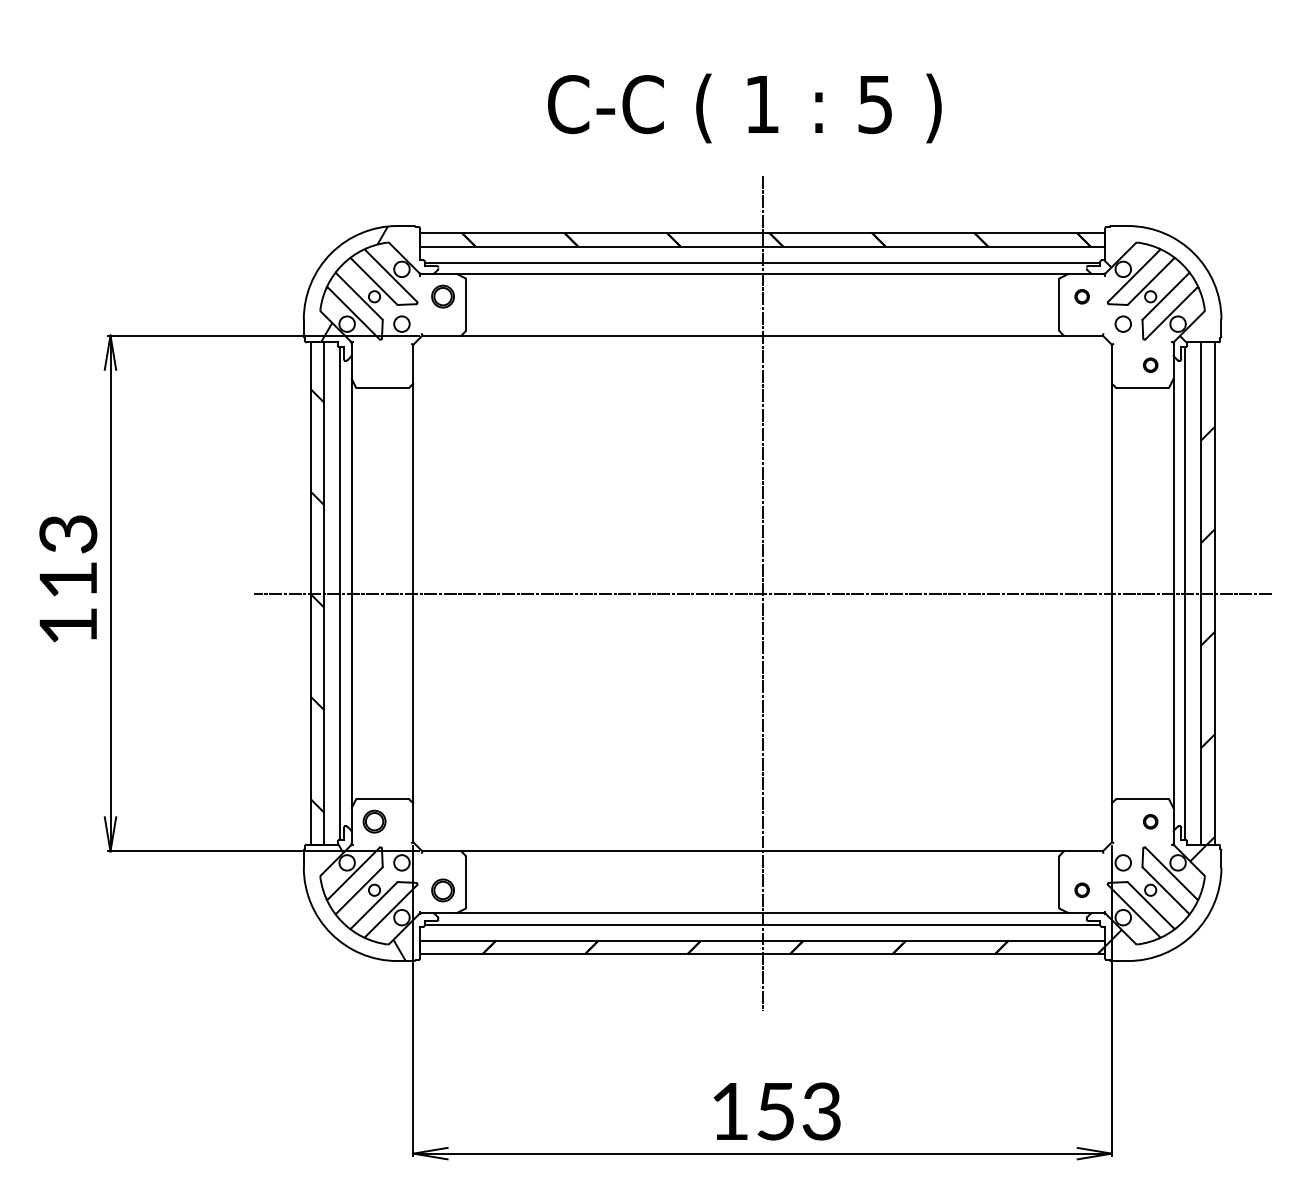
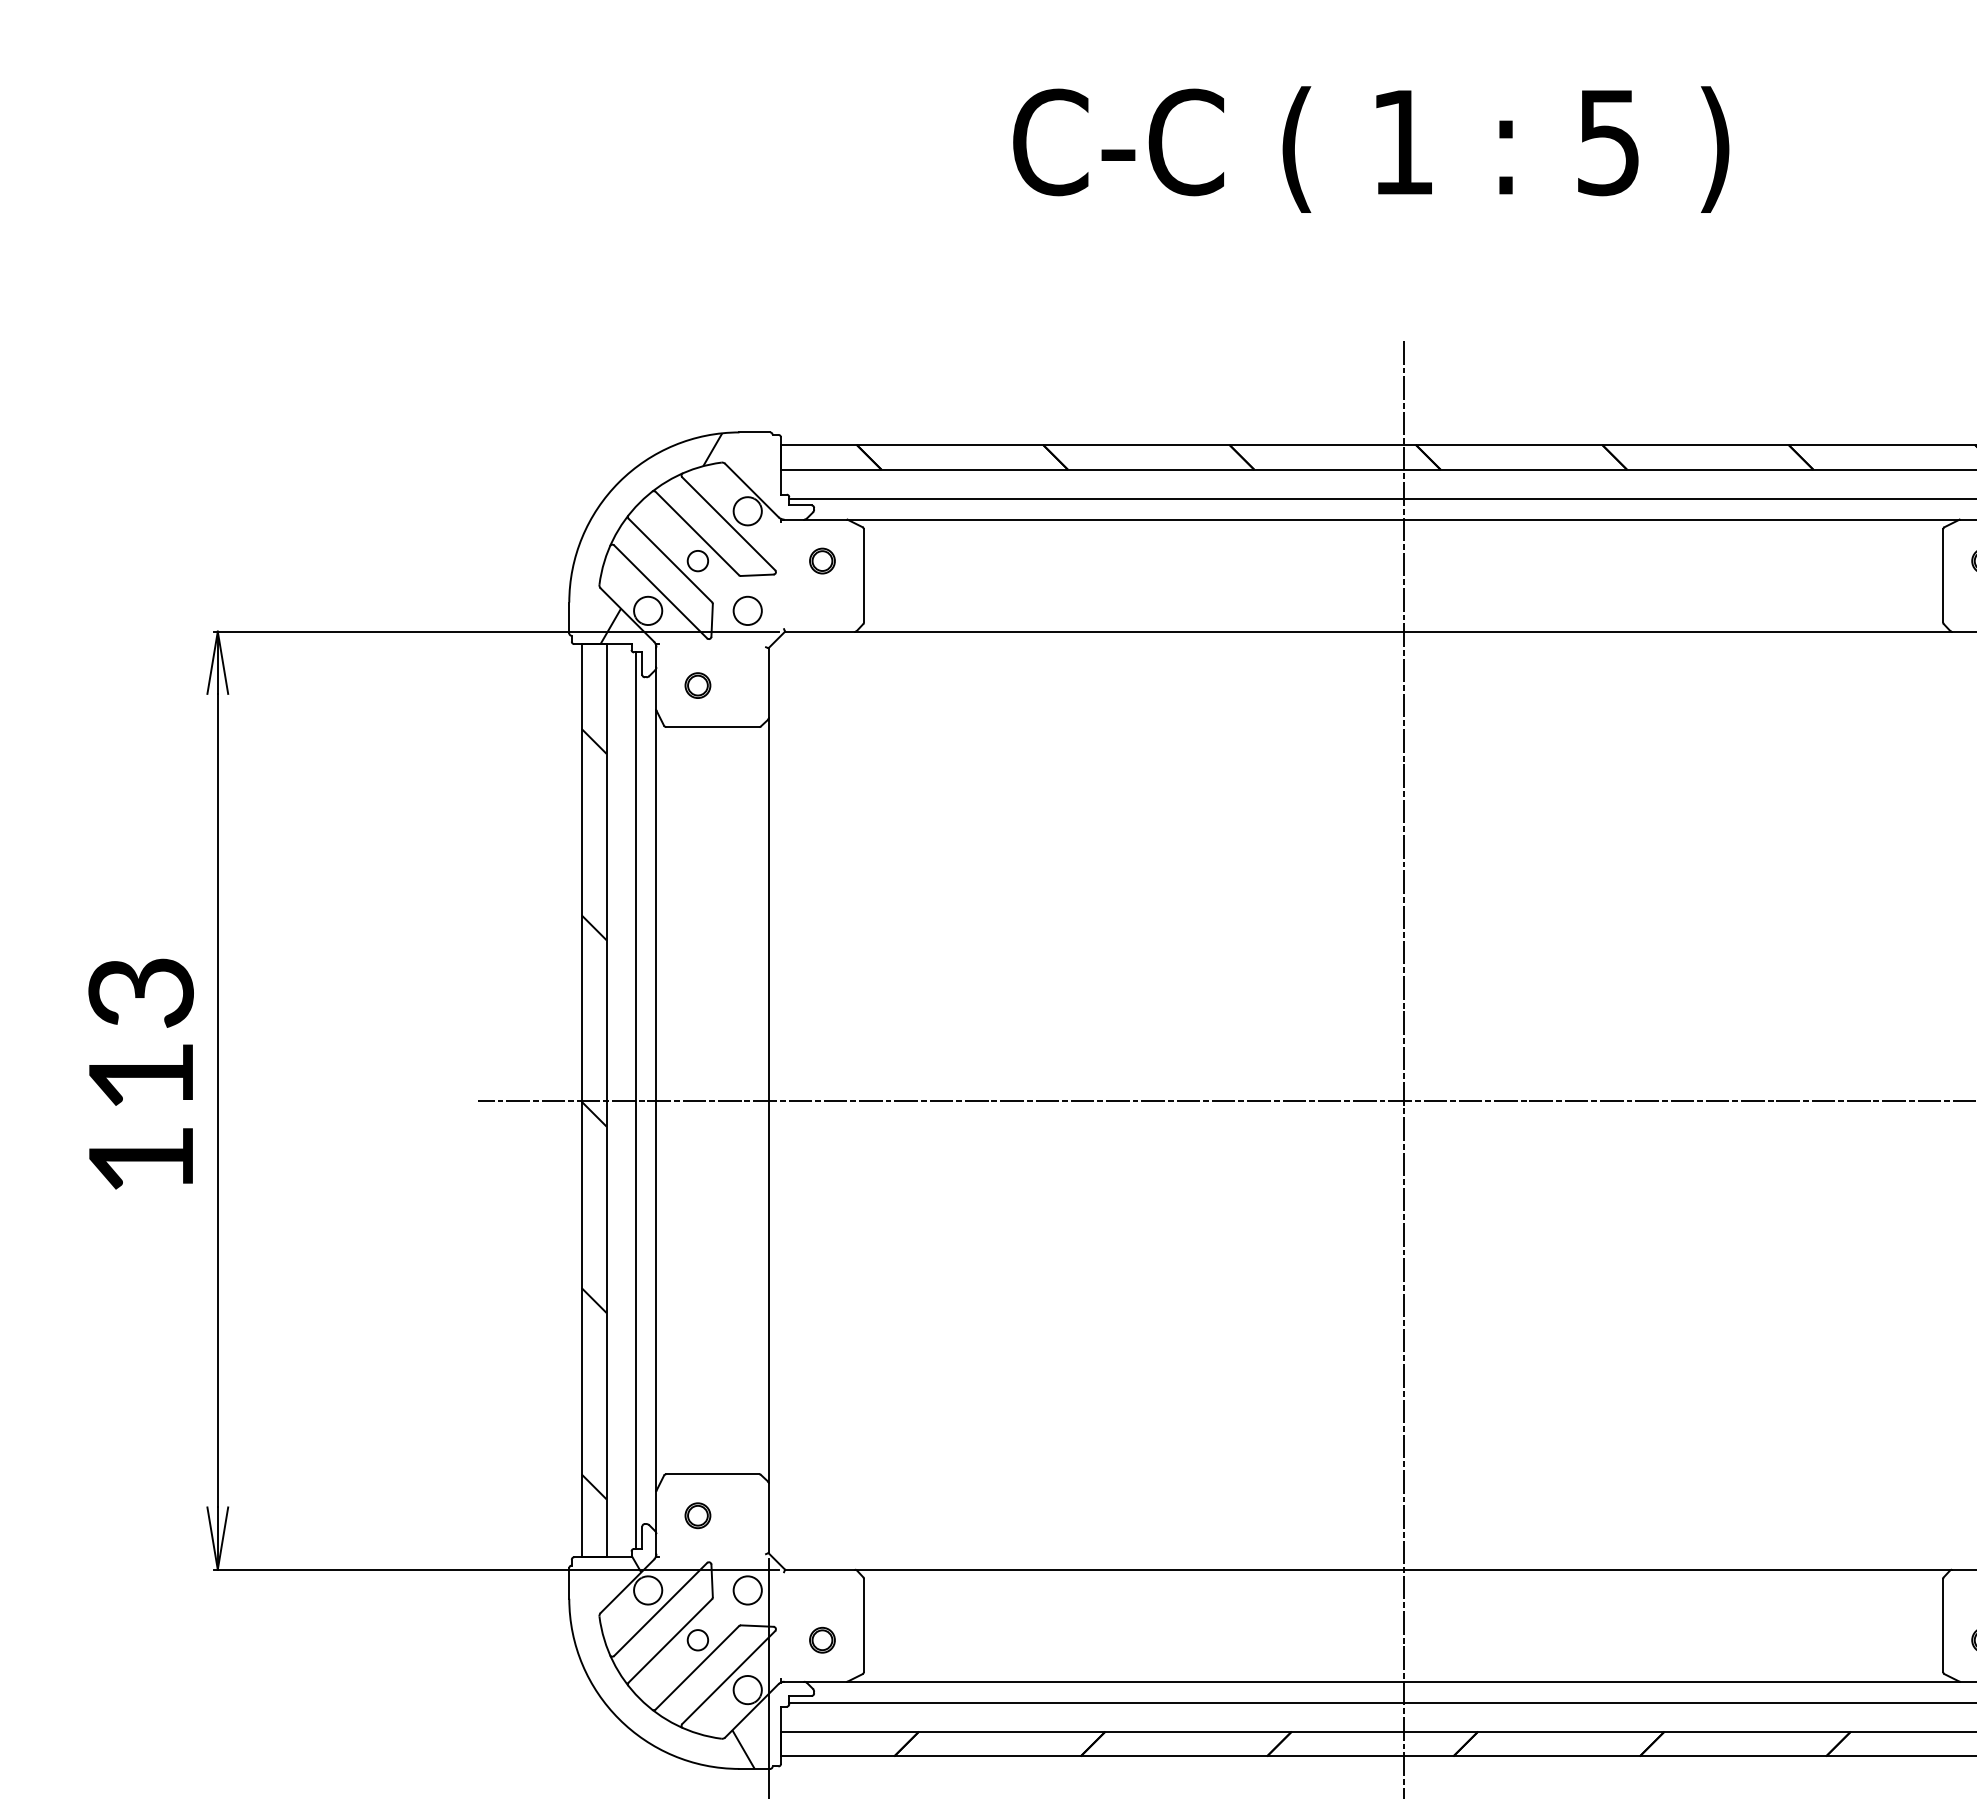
text: (744, 108) -> (1370, 149), moved
circle: (442, 296) -> (821, 560), size x0.62
part: (374, 364) -> (697, 684), added
part: (374, 821) -> (697, 1515), size x0.62
circle: (442, 889) -> (821, 1638), size x0.62

